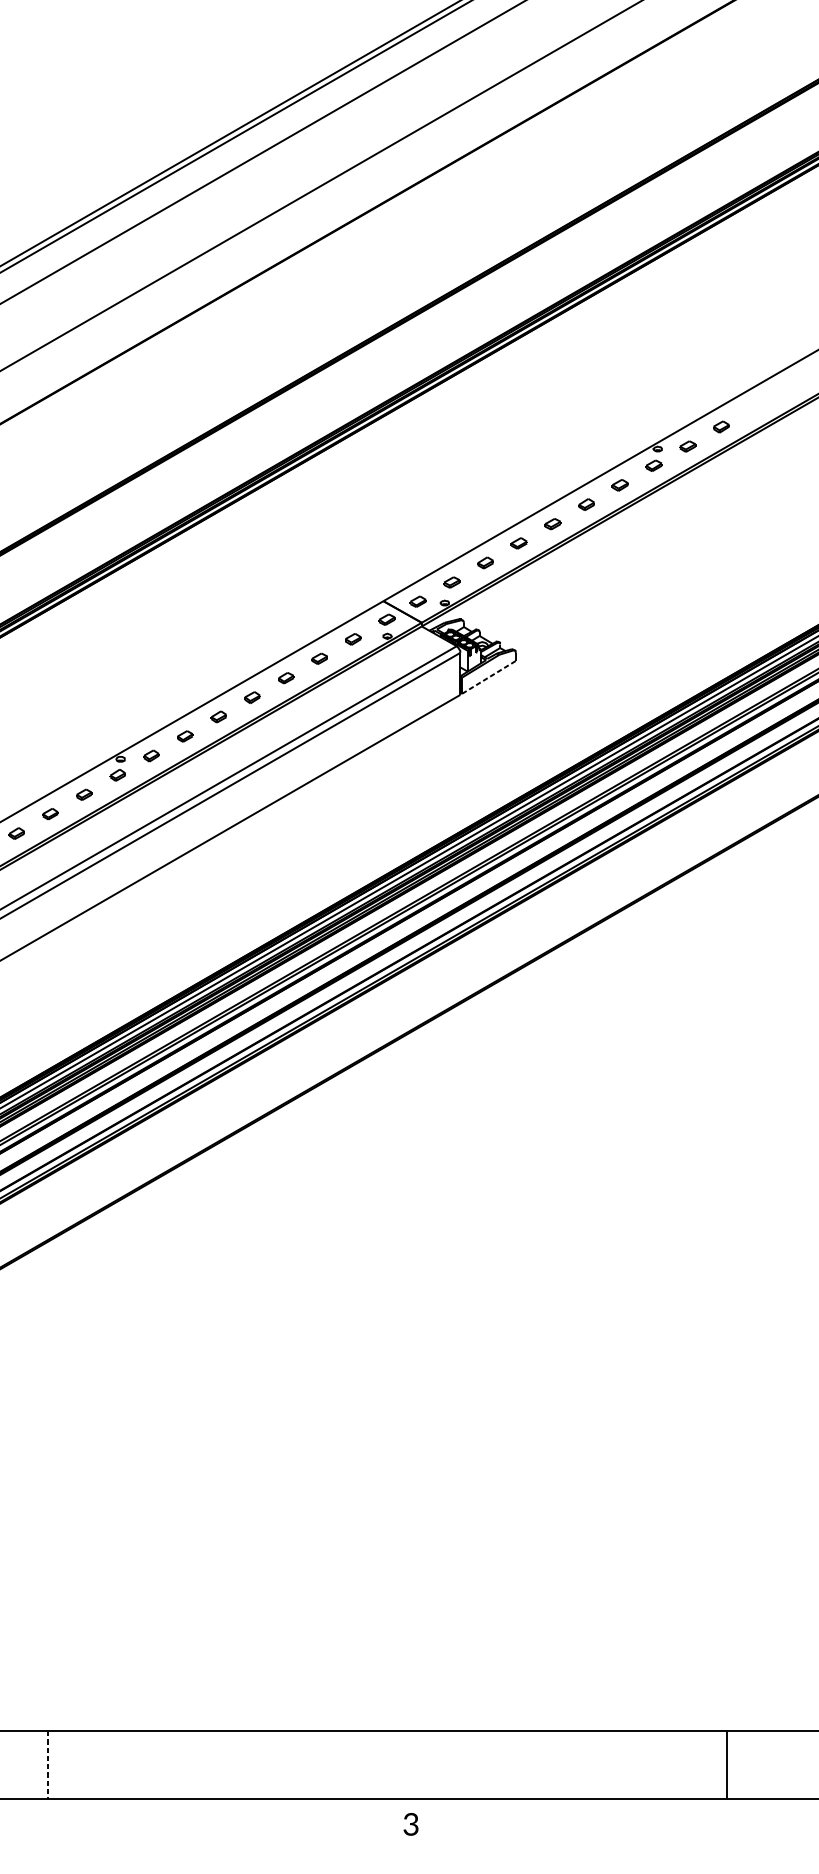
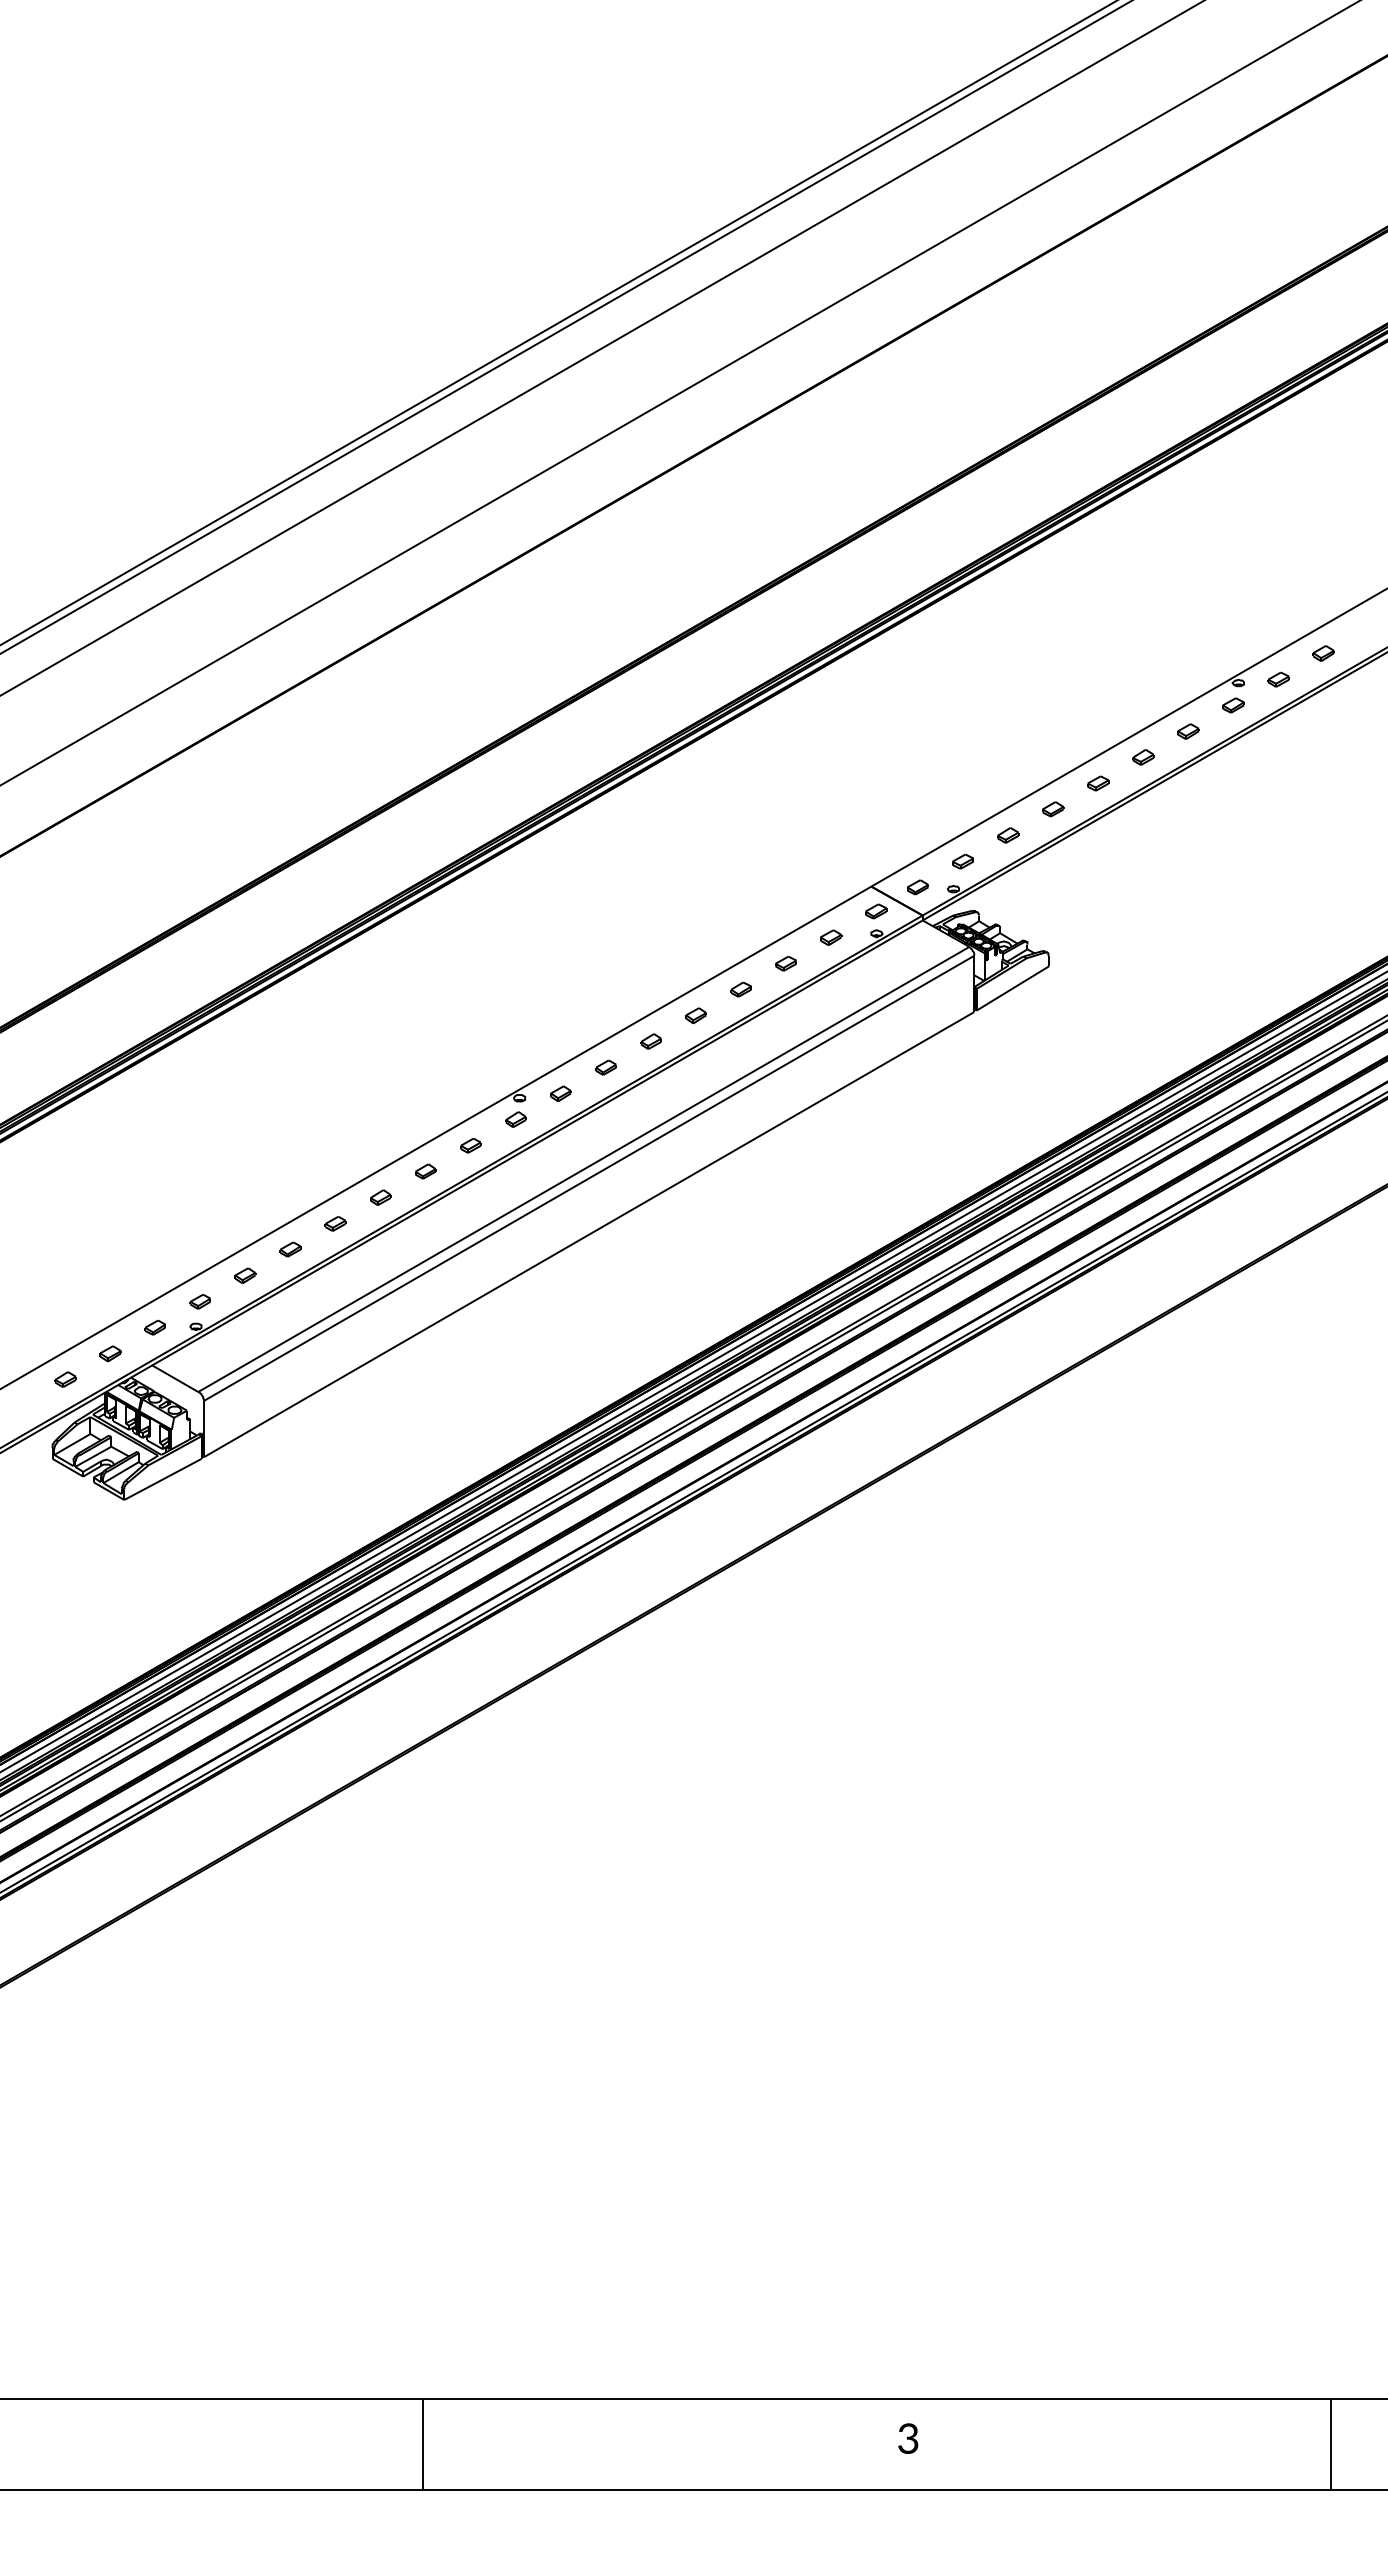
line: (489, 677) -> (1013, 988), dashed -> solid
line: (48, 1765) -> (423, 2444), dashed -> solid
text: (411, 1824) -> (908, 2438), moved

